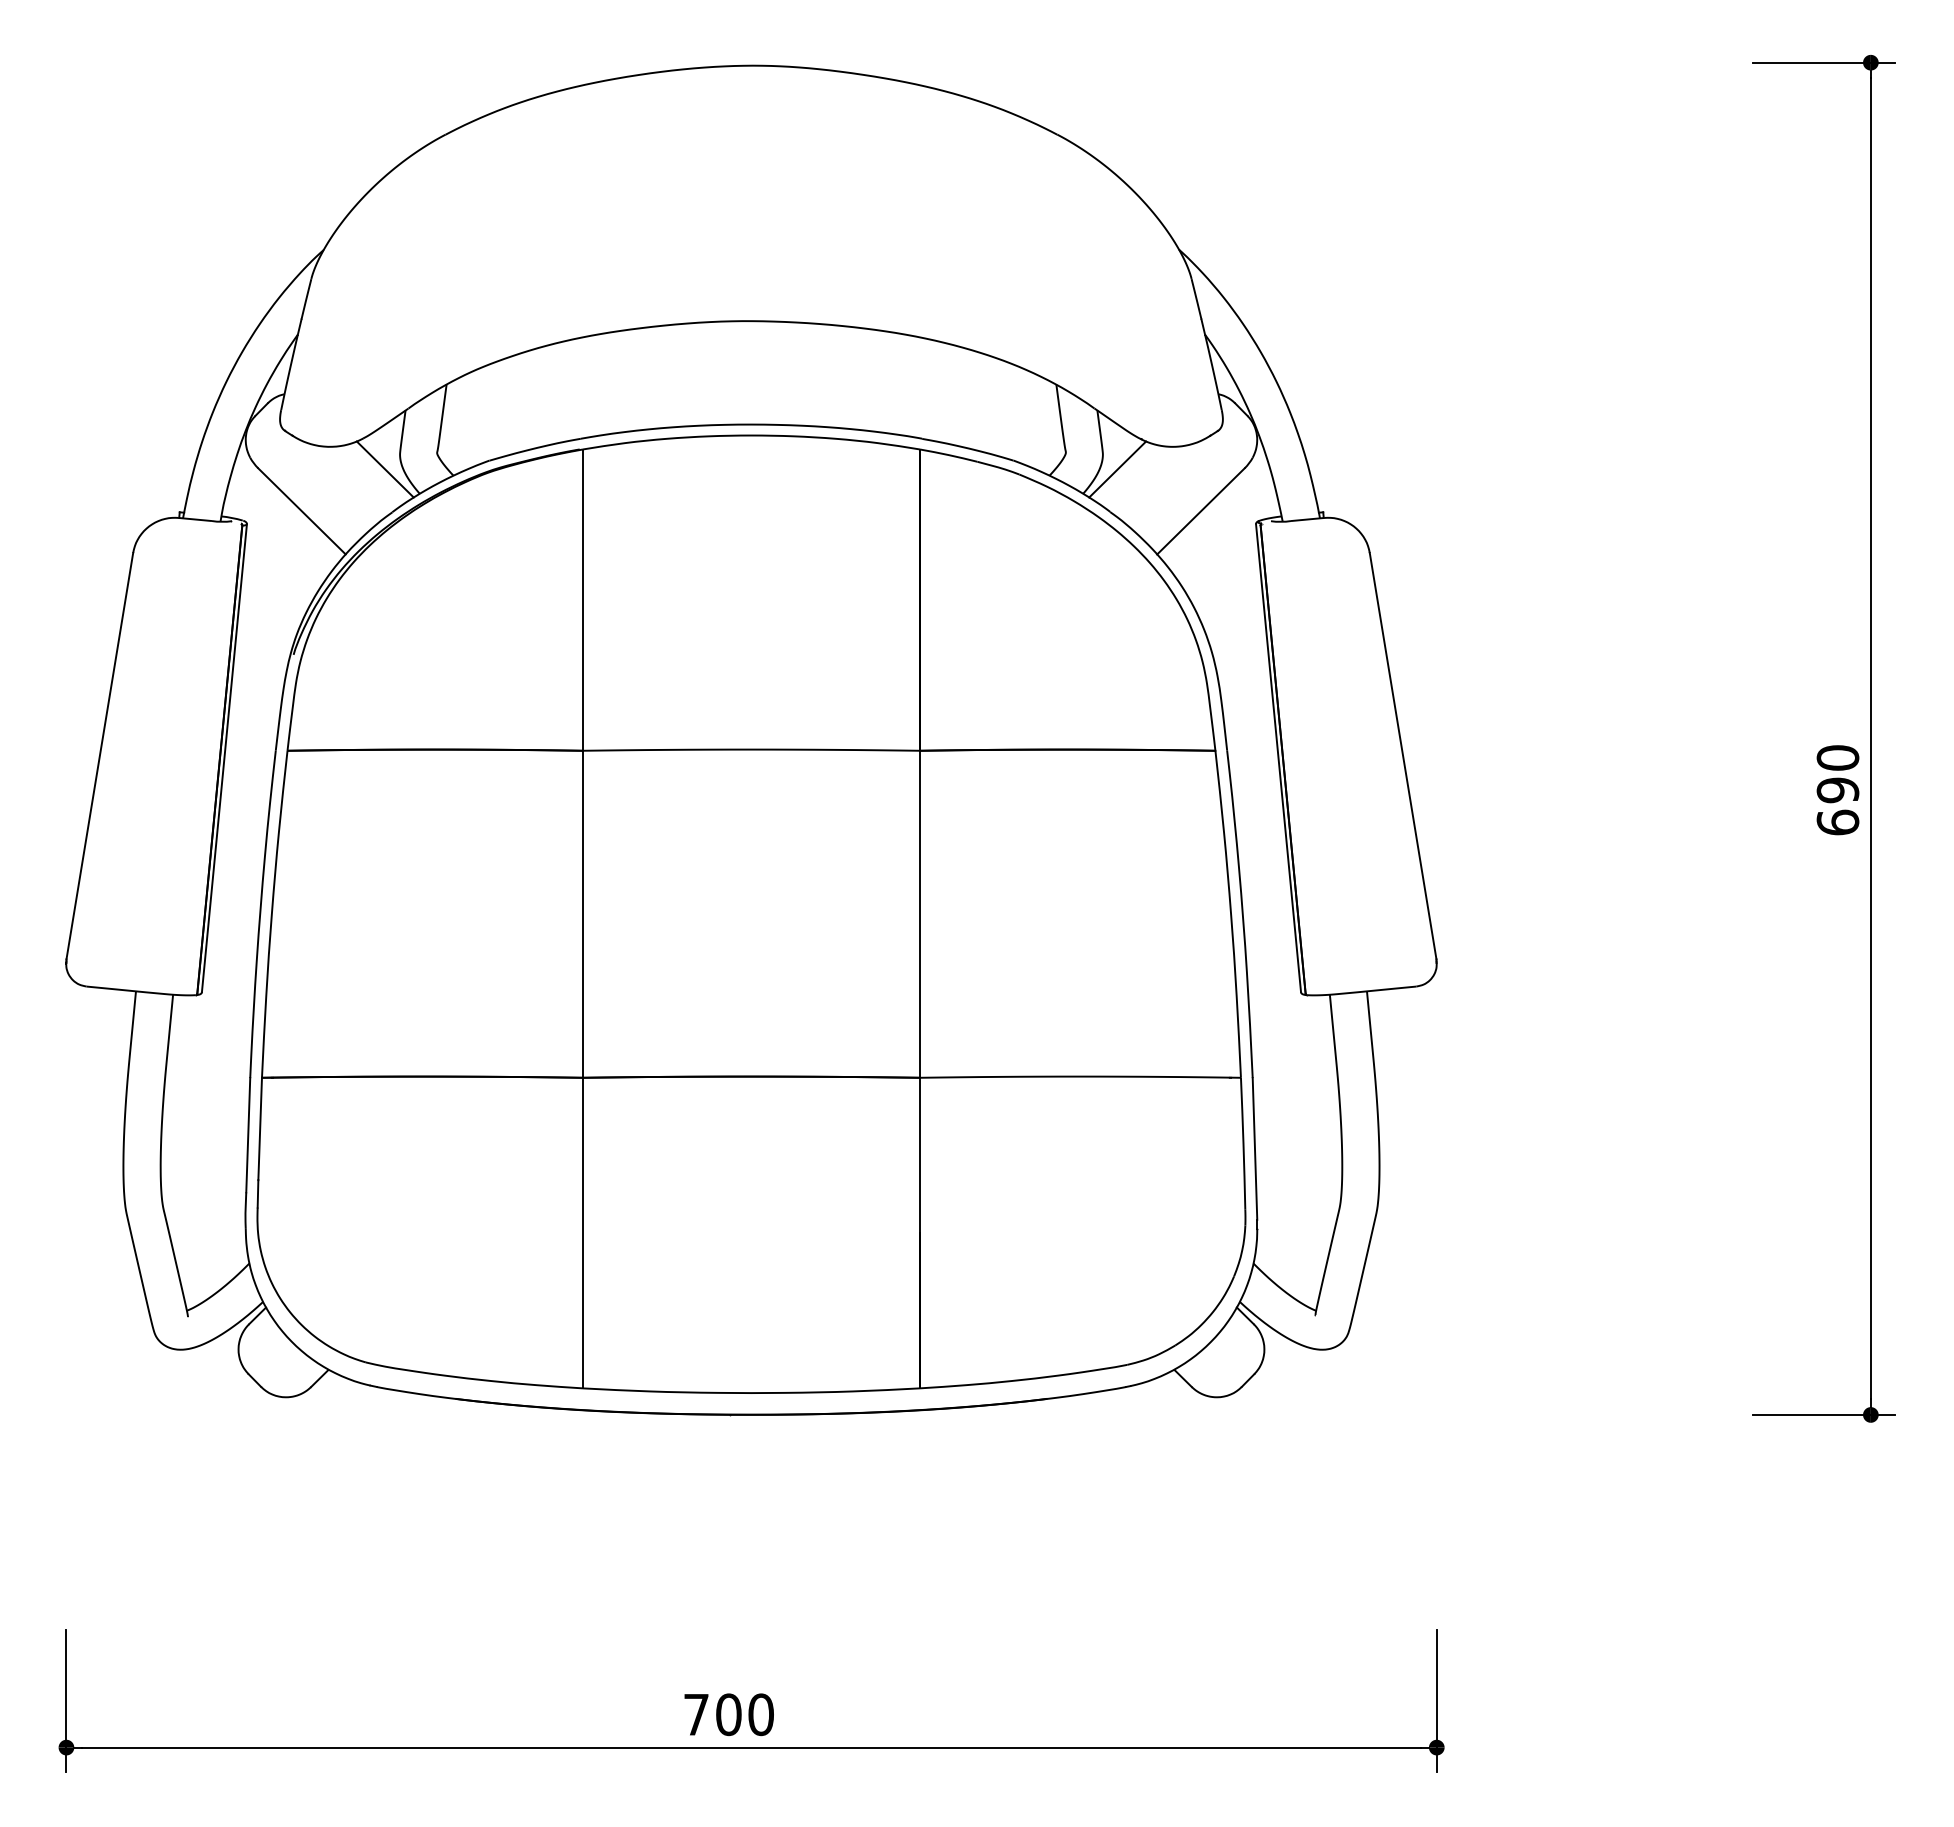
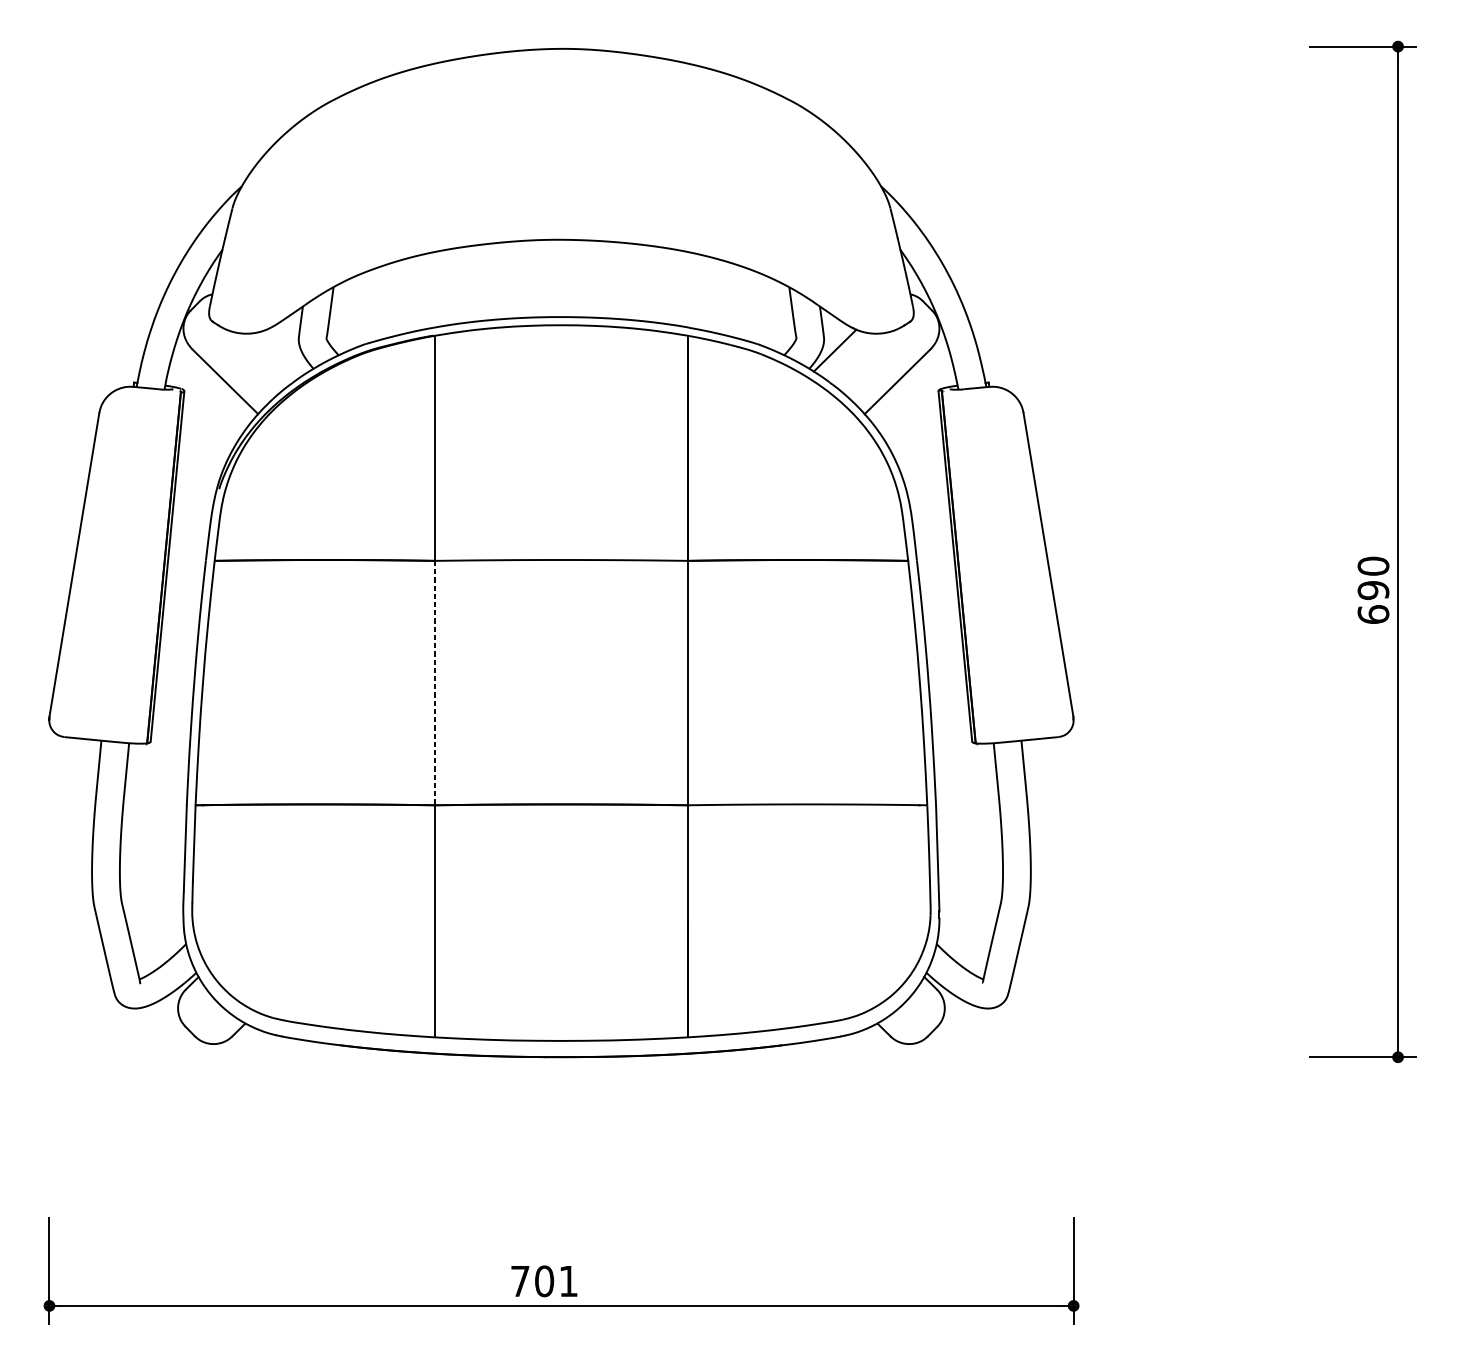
line: (384, 469) -> (287, 350), removed
line: (582, 914) -> (435, 683), solid -> dashed
text: (760, 1714) -> (568, 1281), 700 -> 701

